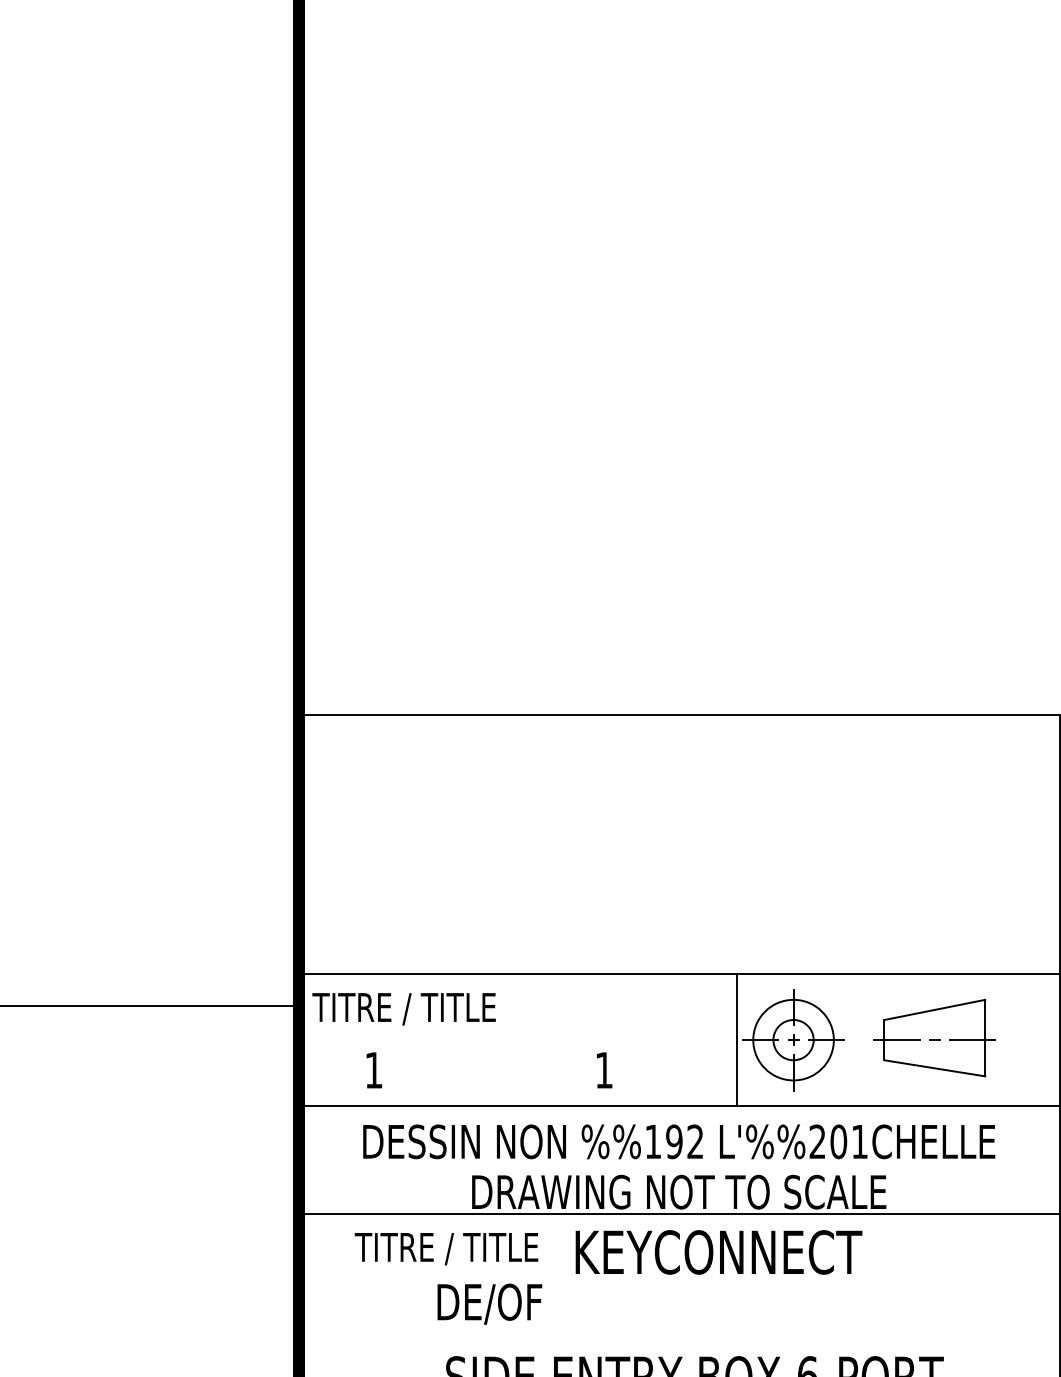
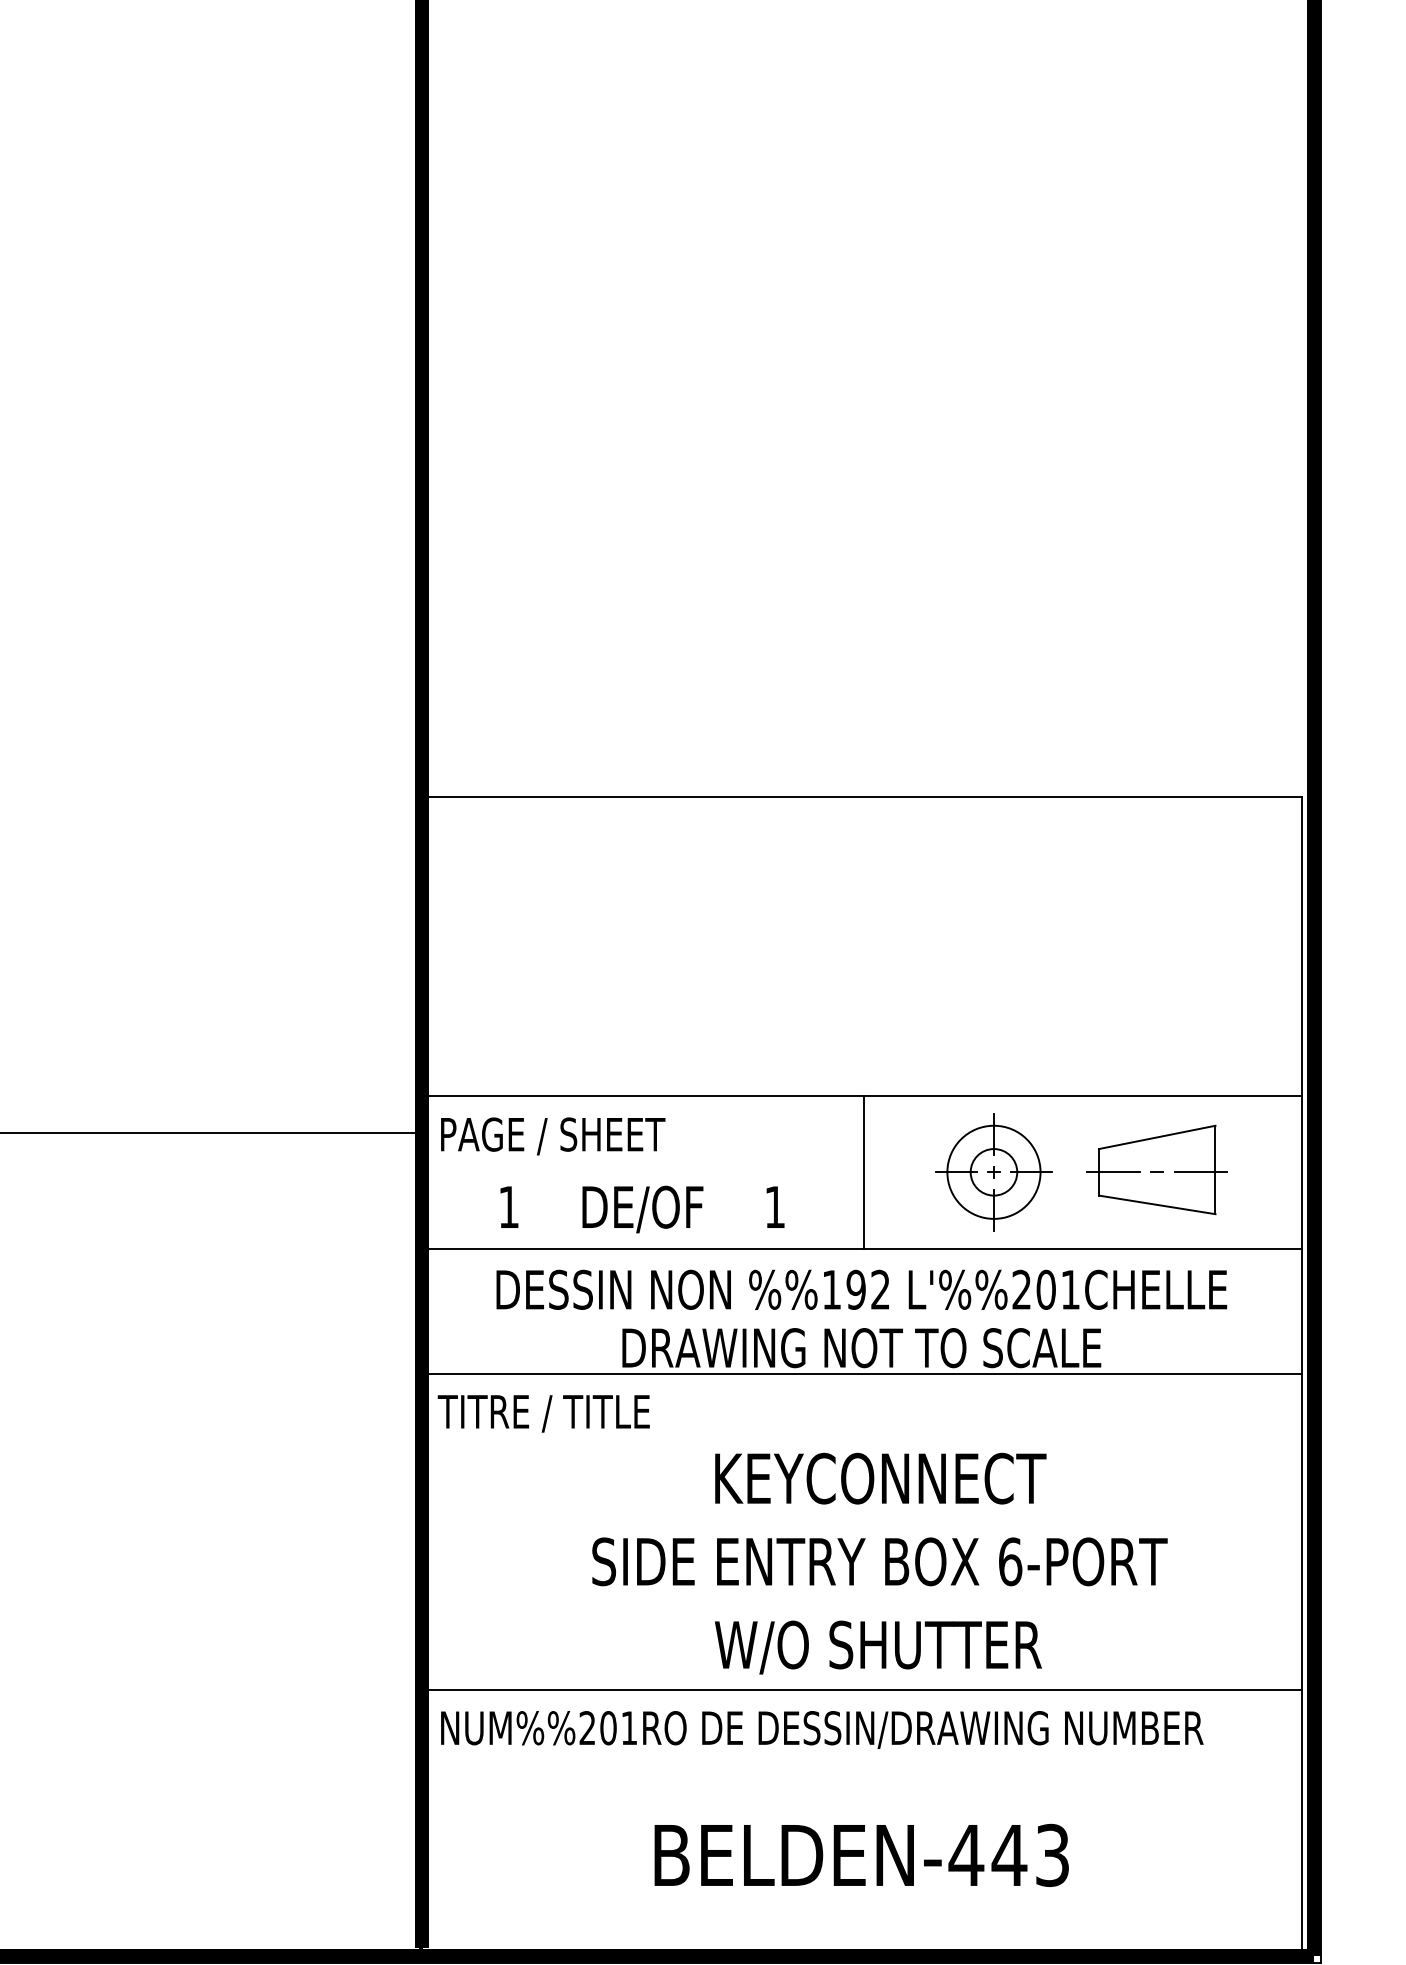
text: (410, 1009) -> (551, 1136), TITRE / TITLE -> PAGE / SHEET
line: (736, 1040) -> (863, 1172), moved
text: (446, 1248) -> (543, 1413), moved
text: (718, 1252) -> (880, 1478), moved
text: (489, 1304) -> (642, 1209), moved

